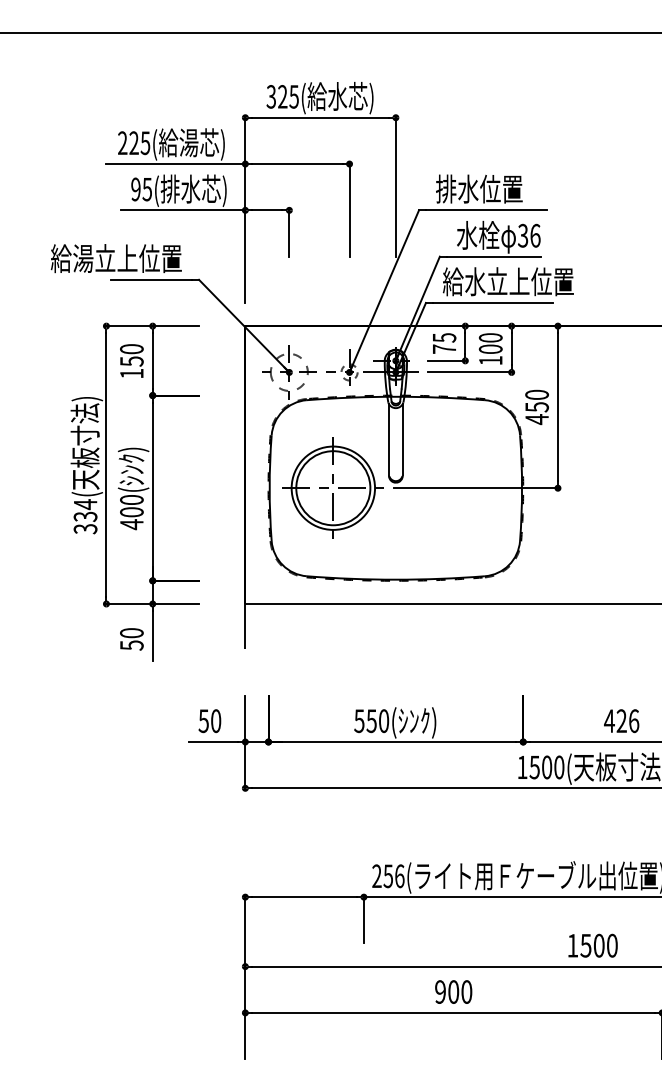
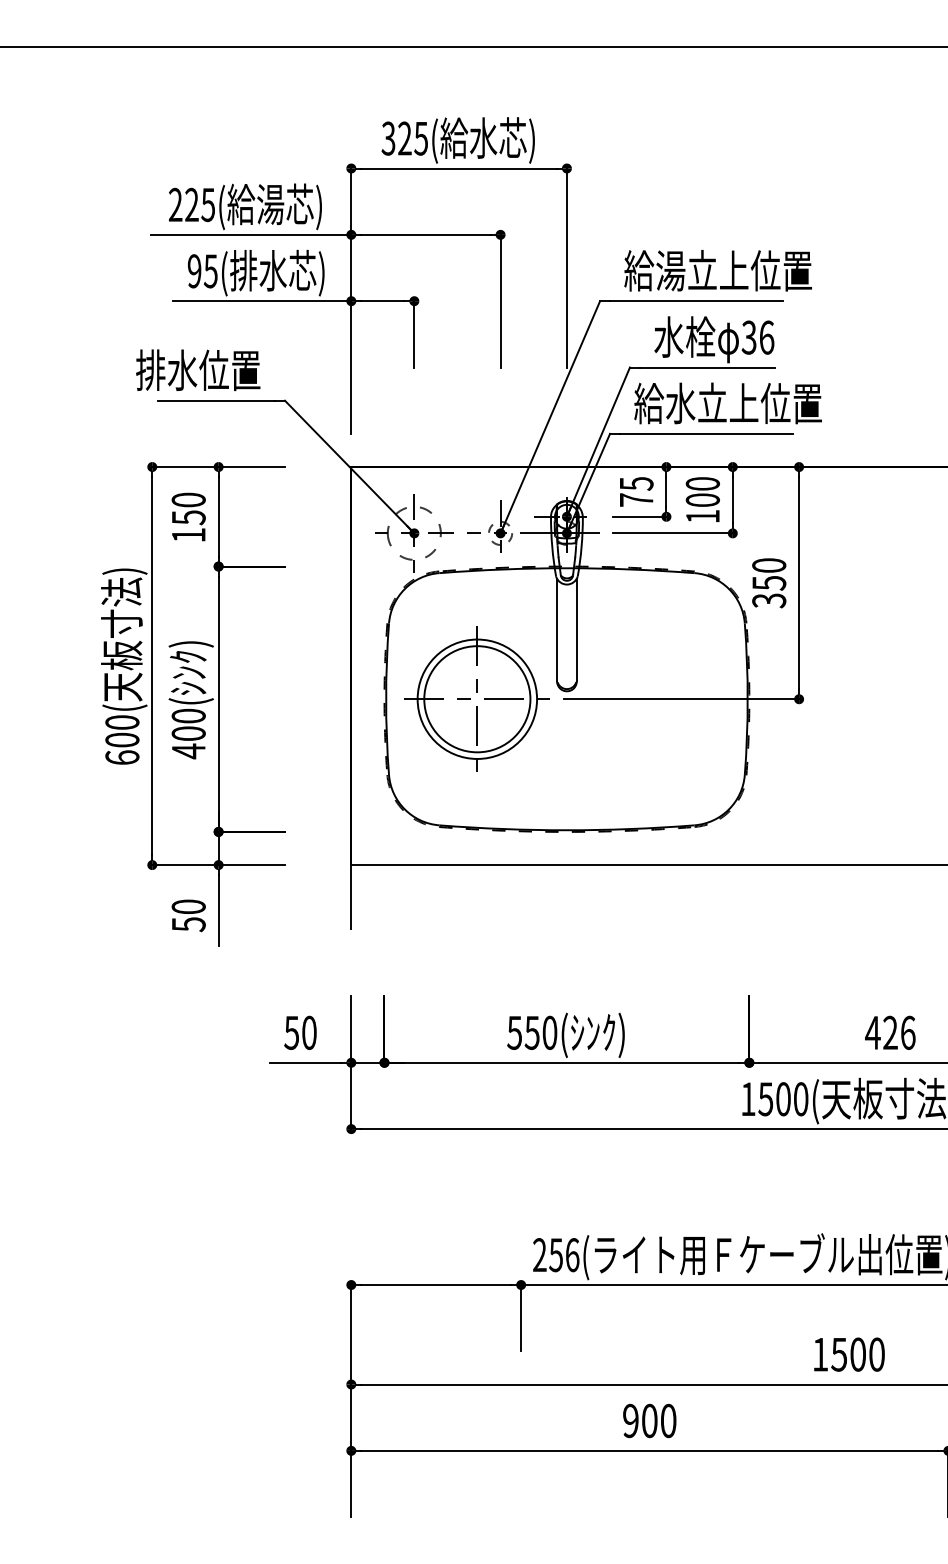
text: (501, 188) -> (718, 269), 排水位置 -> 給湯立上位置
text: (93, 258) -> (133, 370), 給湯立上位置 -> 排水位置
text: (536, 419) -> (768, 600), 450 -> 350
text: (85, 516) -> (122, 739), 334( -> 600(

